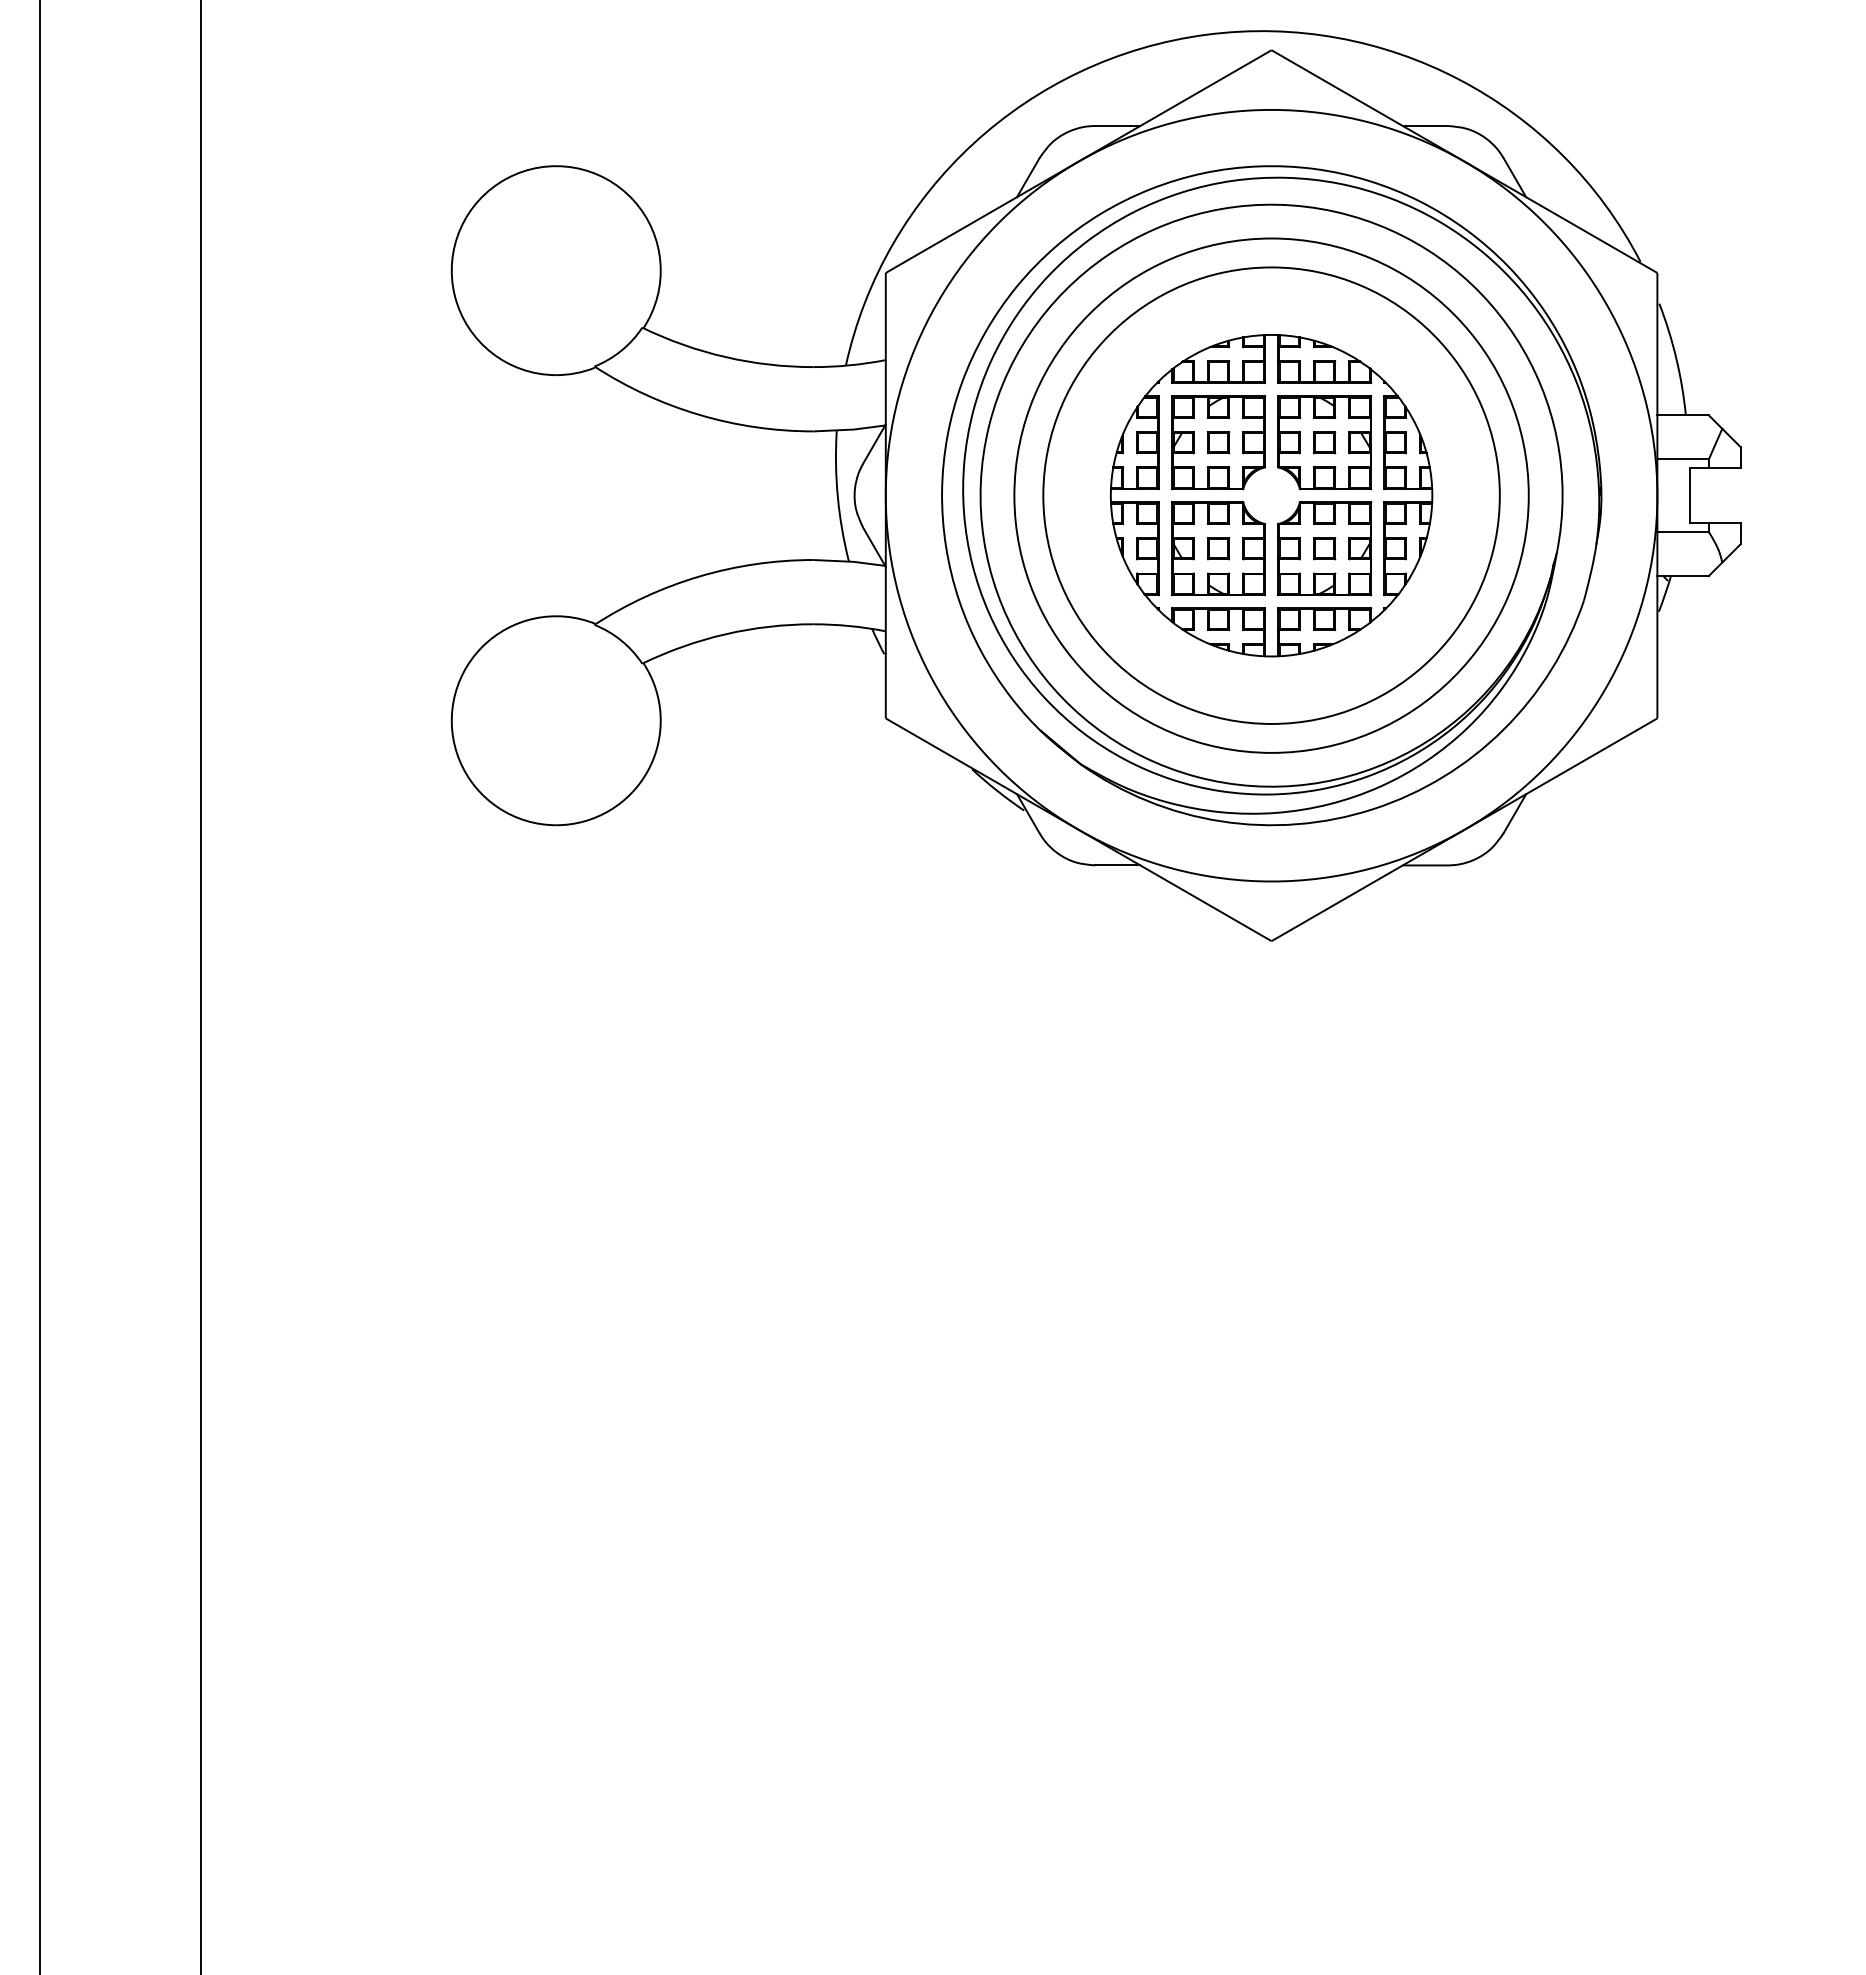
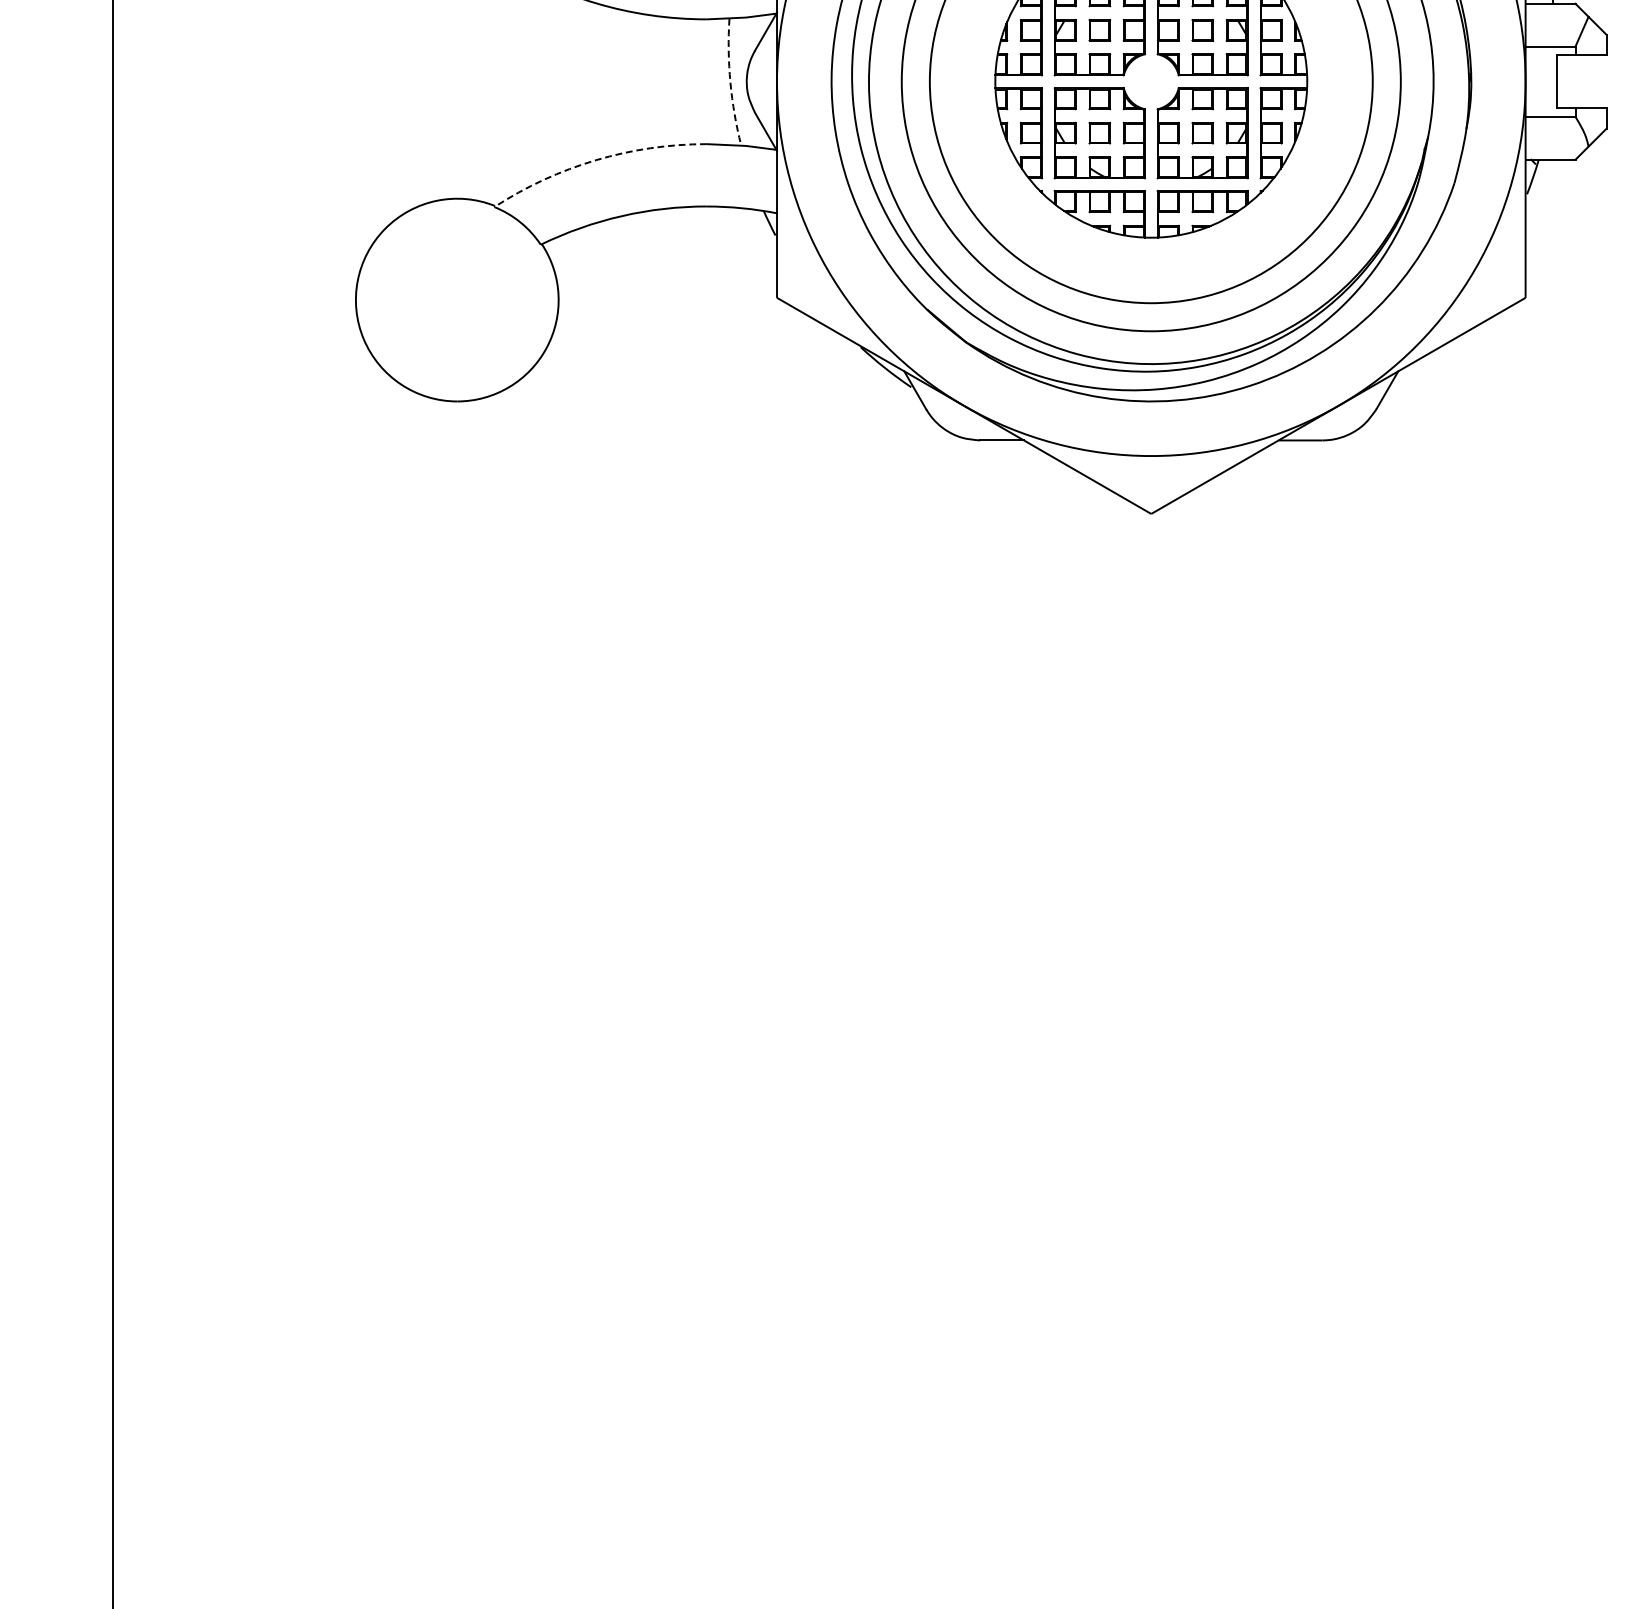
arc: (837, 496) -> (730, 82), solid -> dashed
arc: (699, 576) -> (596, 160), solid -> dashed

